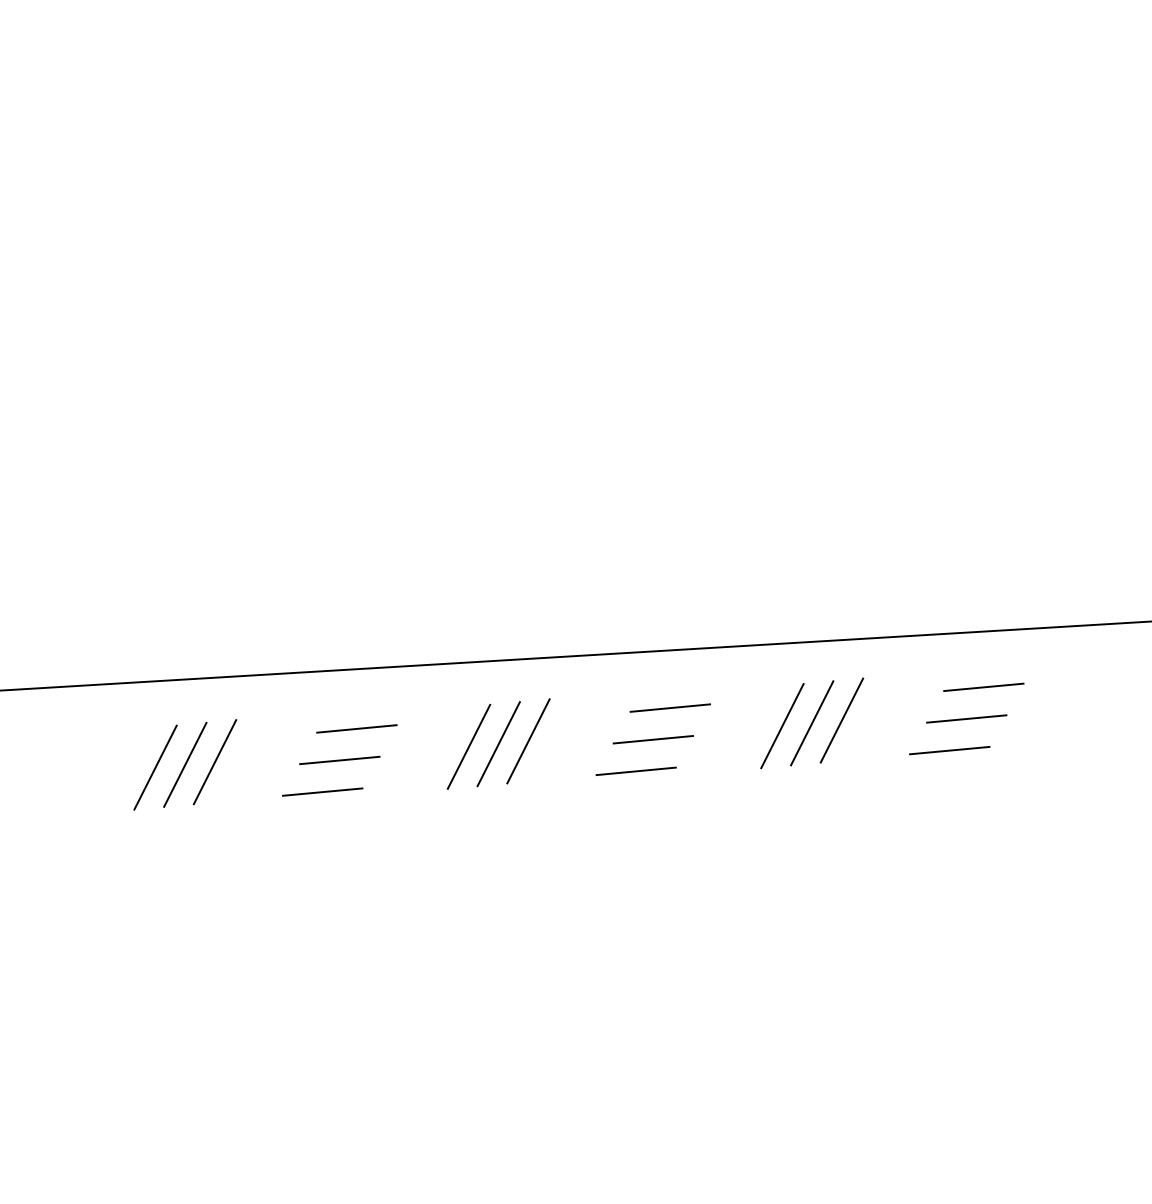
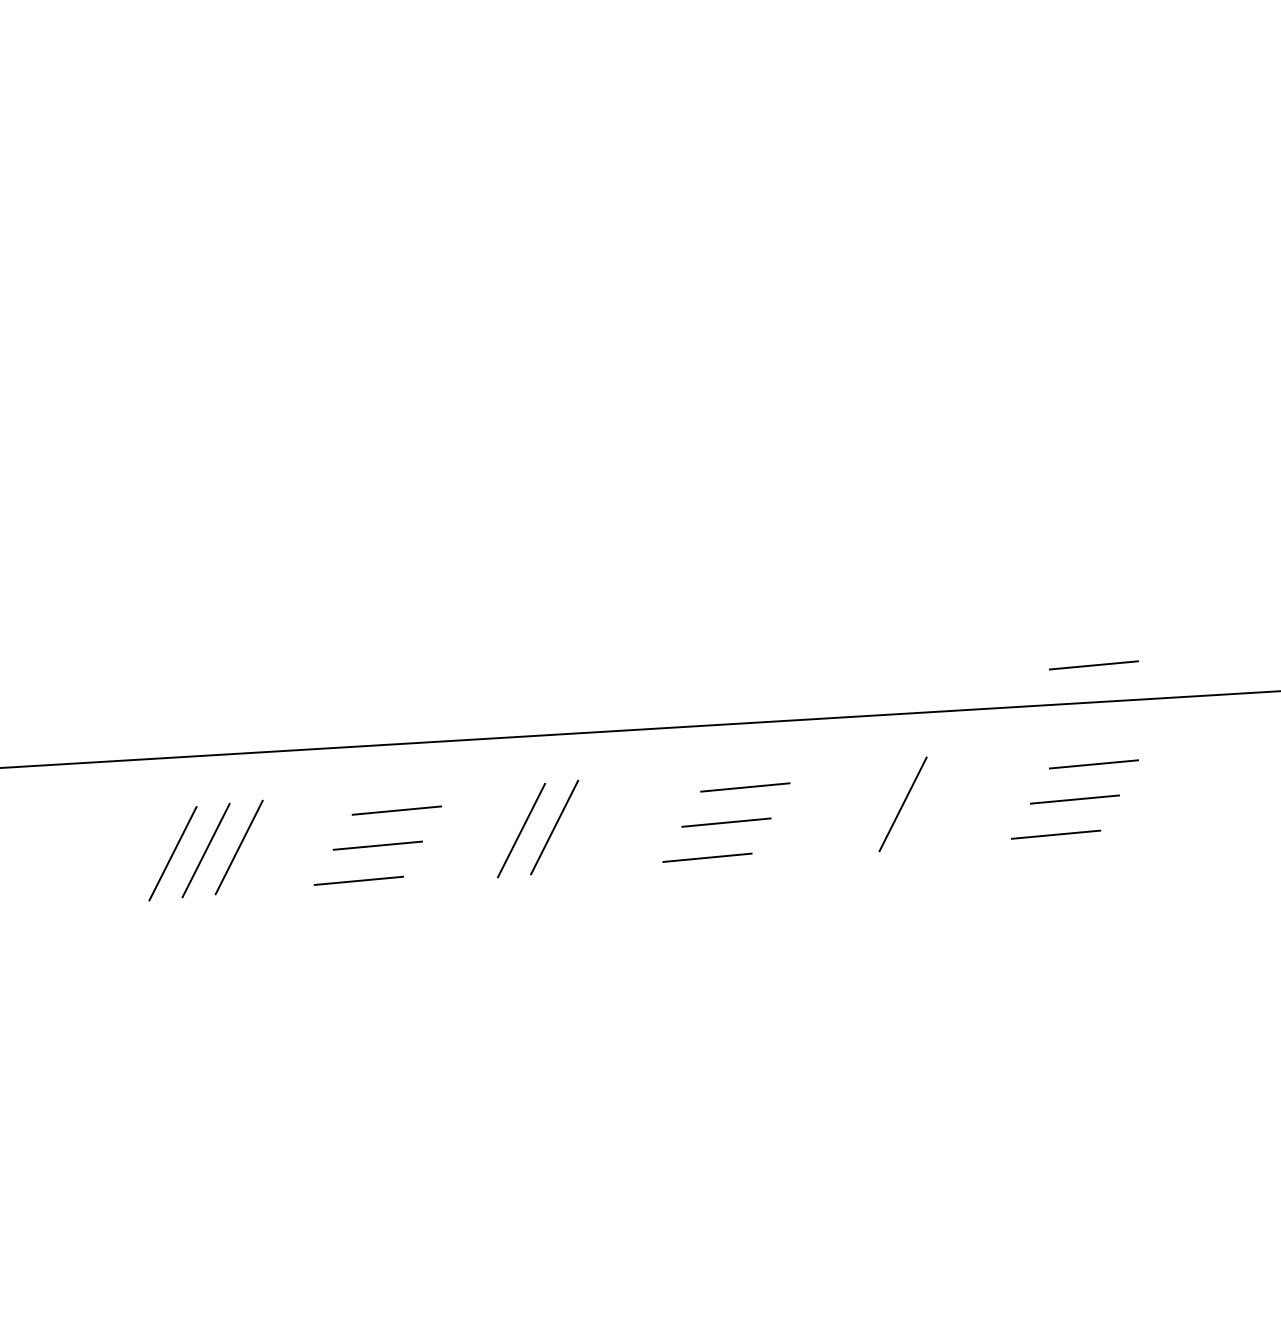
line: (983, 598) -> (1093, 665), added
line: (841, 720) -> (935, 801), removed
line: (781, 726) -> (869, 807), removed
line: (528, 741) -> (587, 824), removed

